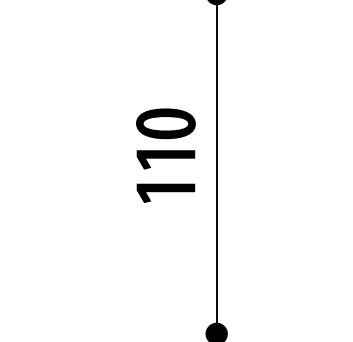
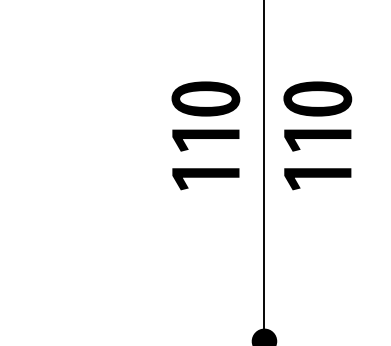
part: (262, 155) -> (317, 135), added

